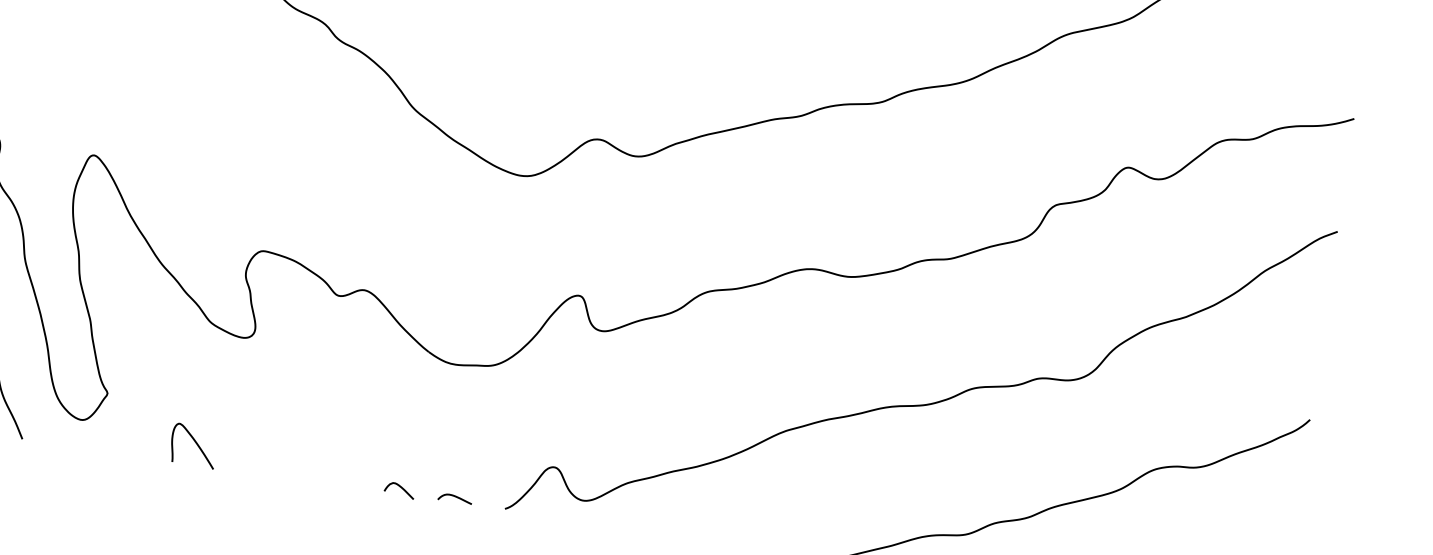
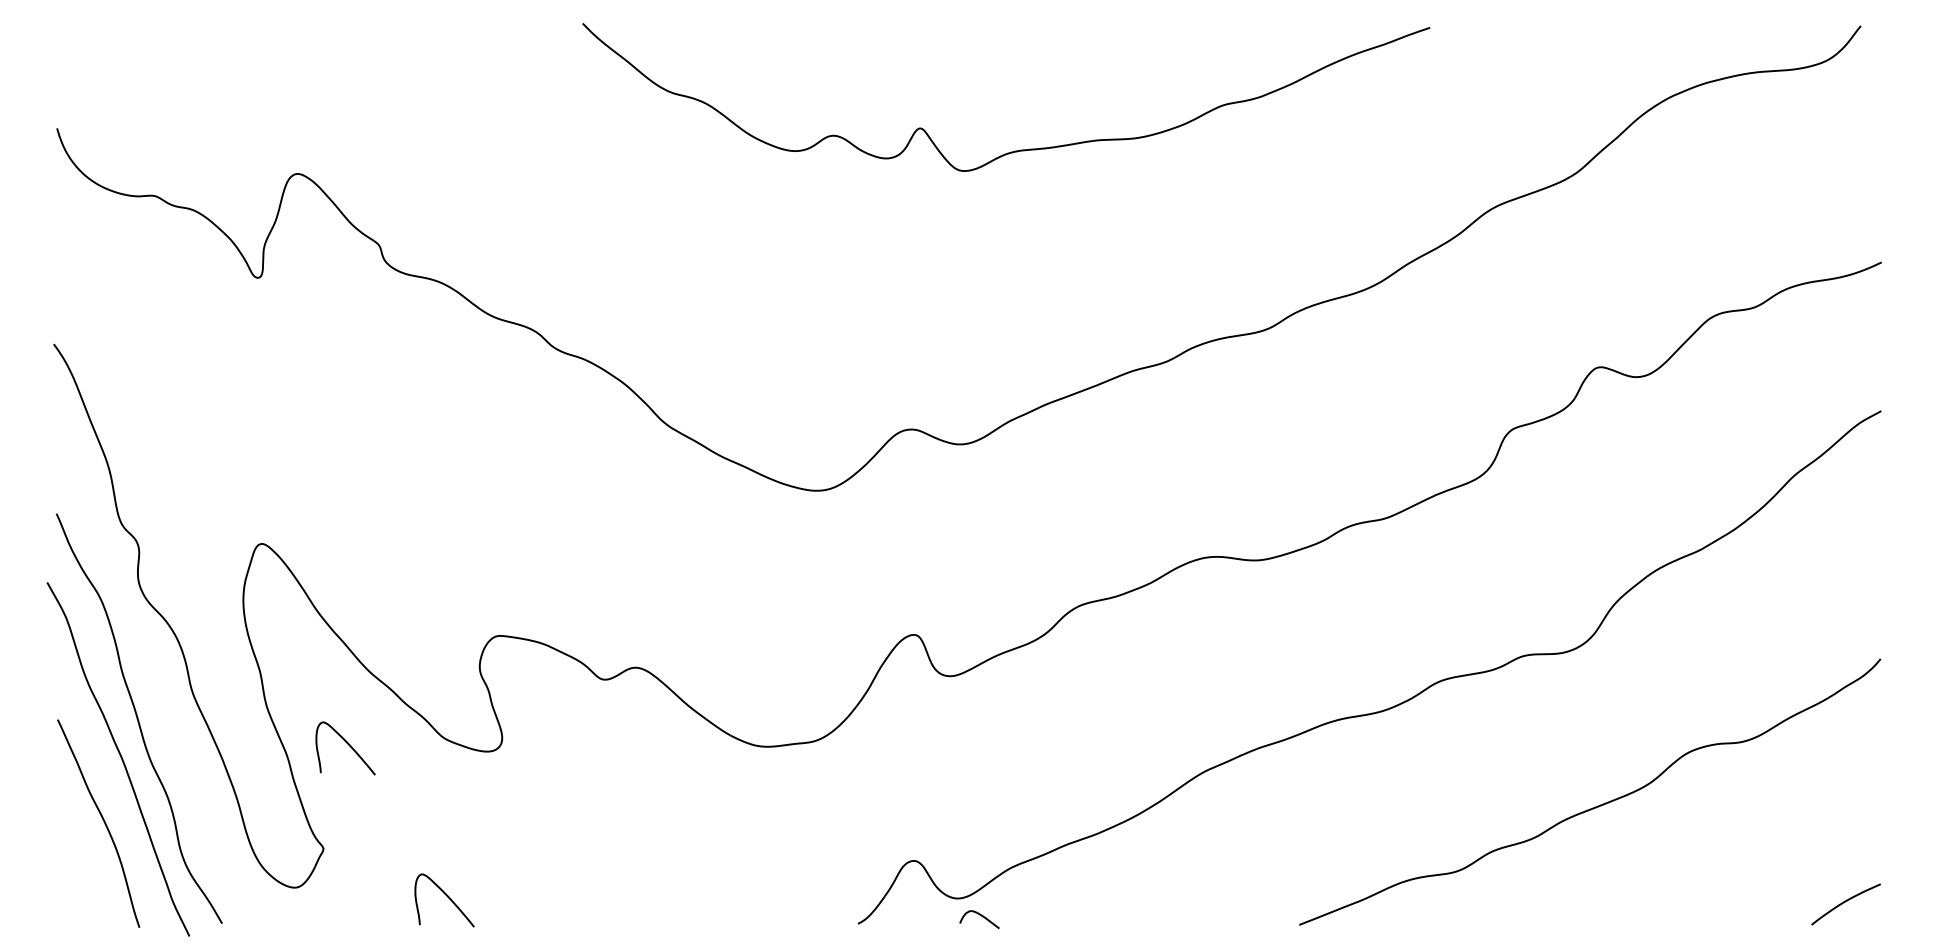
curve: (137, 317) -> (348, 745), added
curve: (401, 488) -> (981, 916), moved
curve: (455, 496) -> (791, 917), removed

